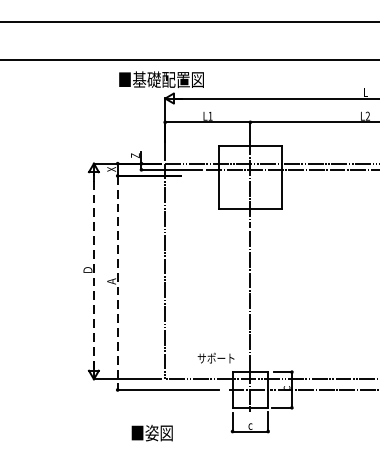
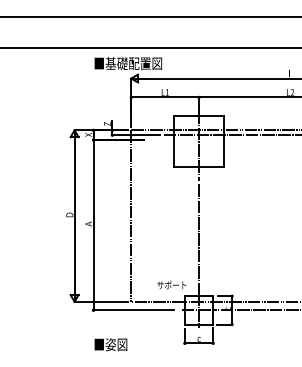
line: (93, 271) -> (74, 216), dashed -> solid
line: (117, 283) -> (93, 225), dashed -> solid
text: (151, 432) -> (110, 344), moved

